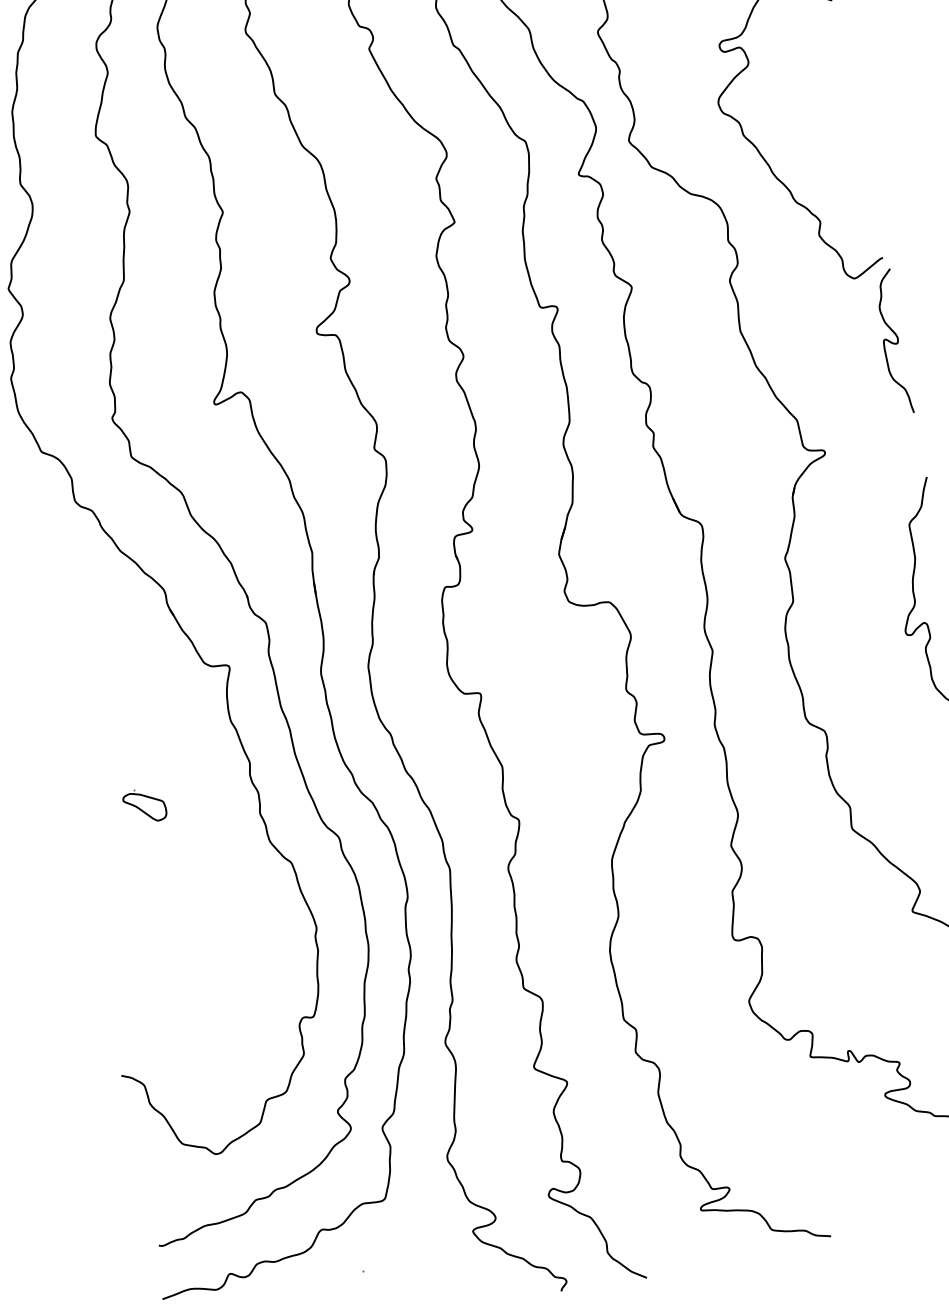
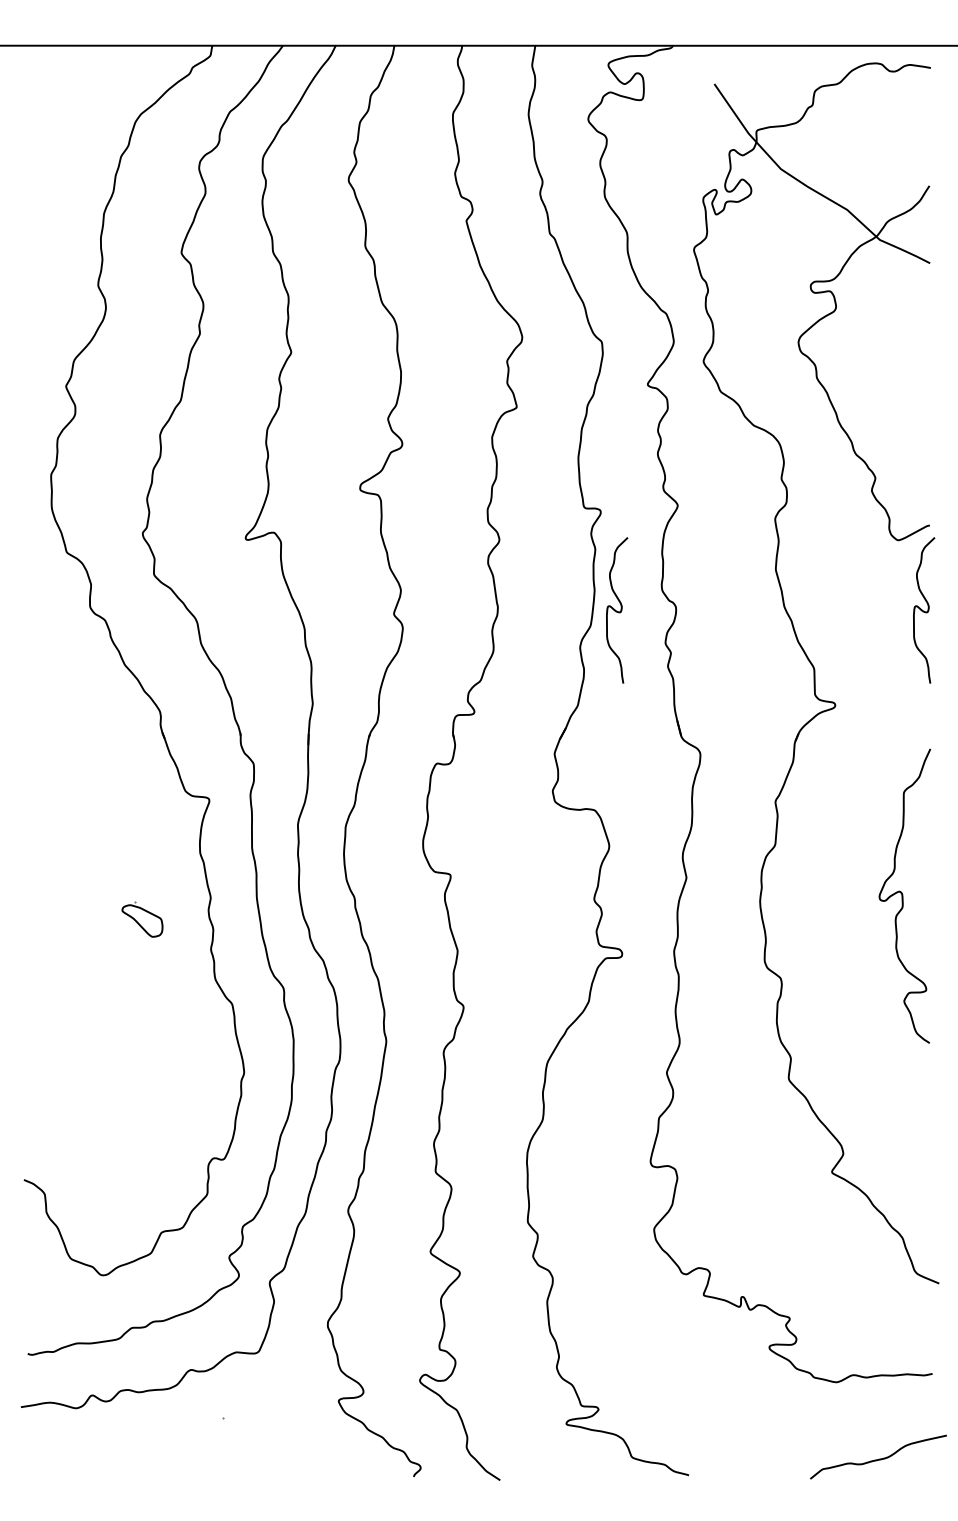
curve: (591, 402) -> (616, 610), added
part: (144, 805) -> (142, 919), moved

